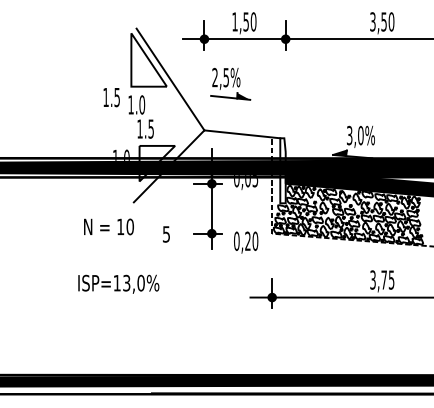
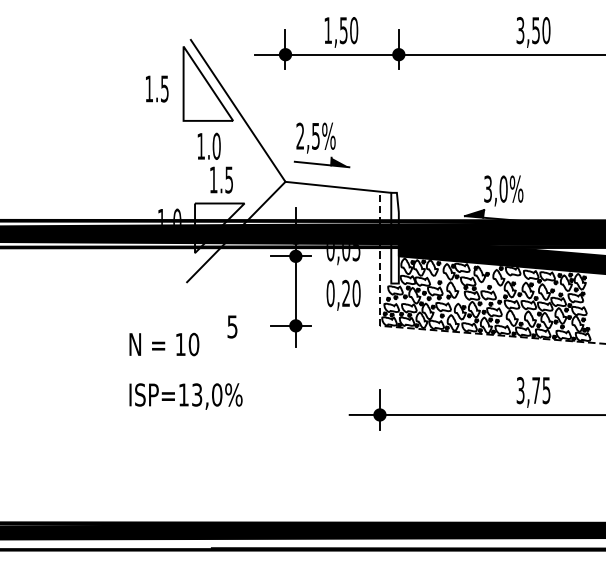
part: (230, 84) -> (321, 145), moved
text: (111, 97) -> (157, 88), moved
text: (140, 116) -> (214, 162), moved
text: (109, 226) -> (164, 344), moved
text: (246, 242) -> (343, 294), moved
text: (118, 284) -> (185, 396), moved

